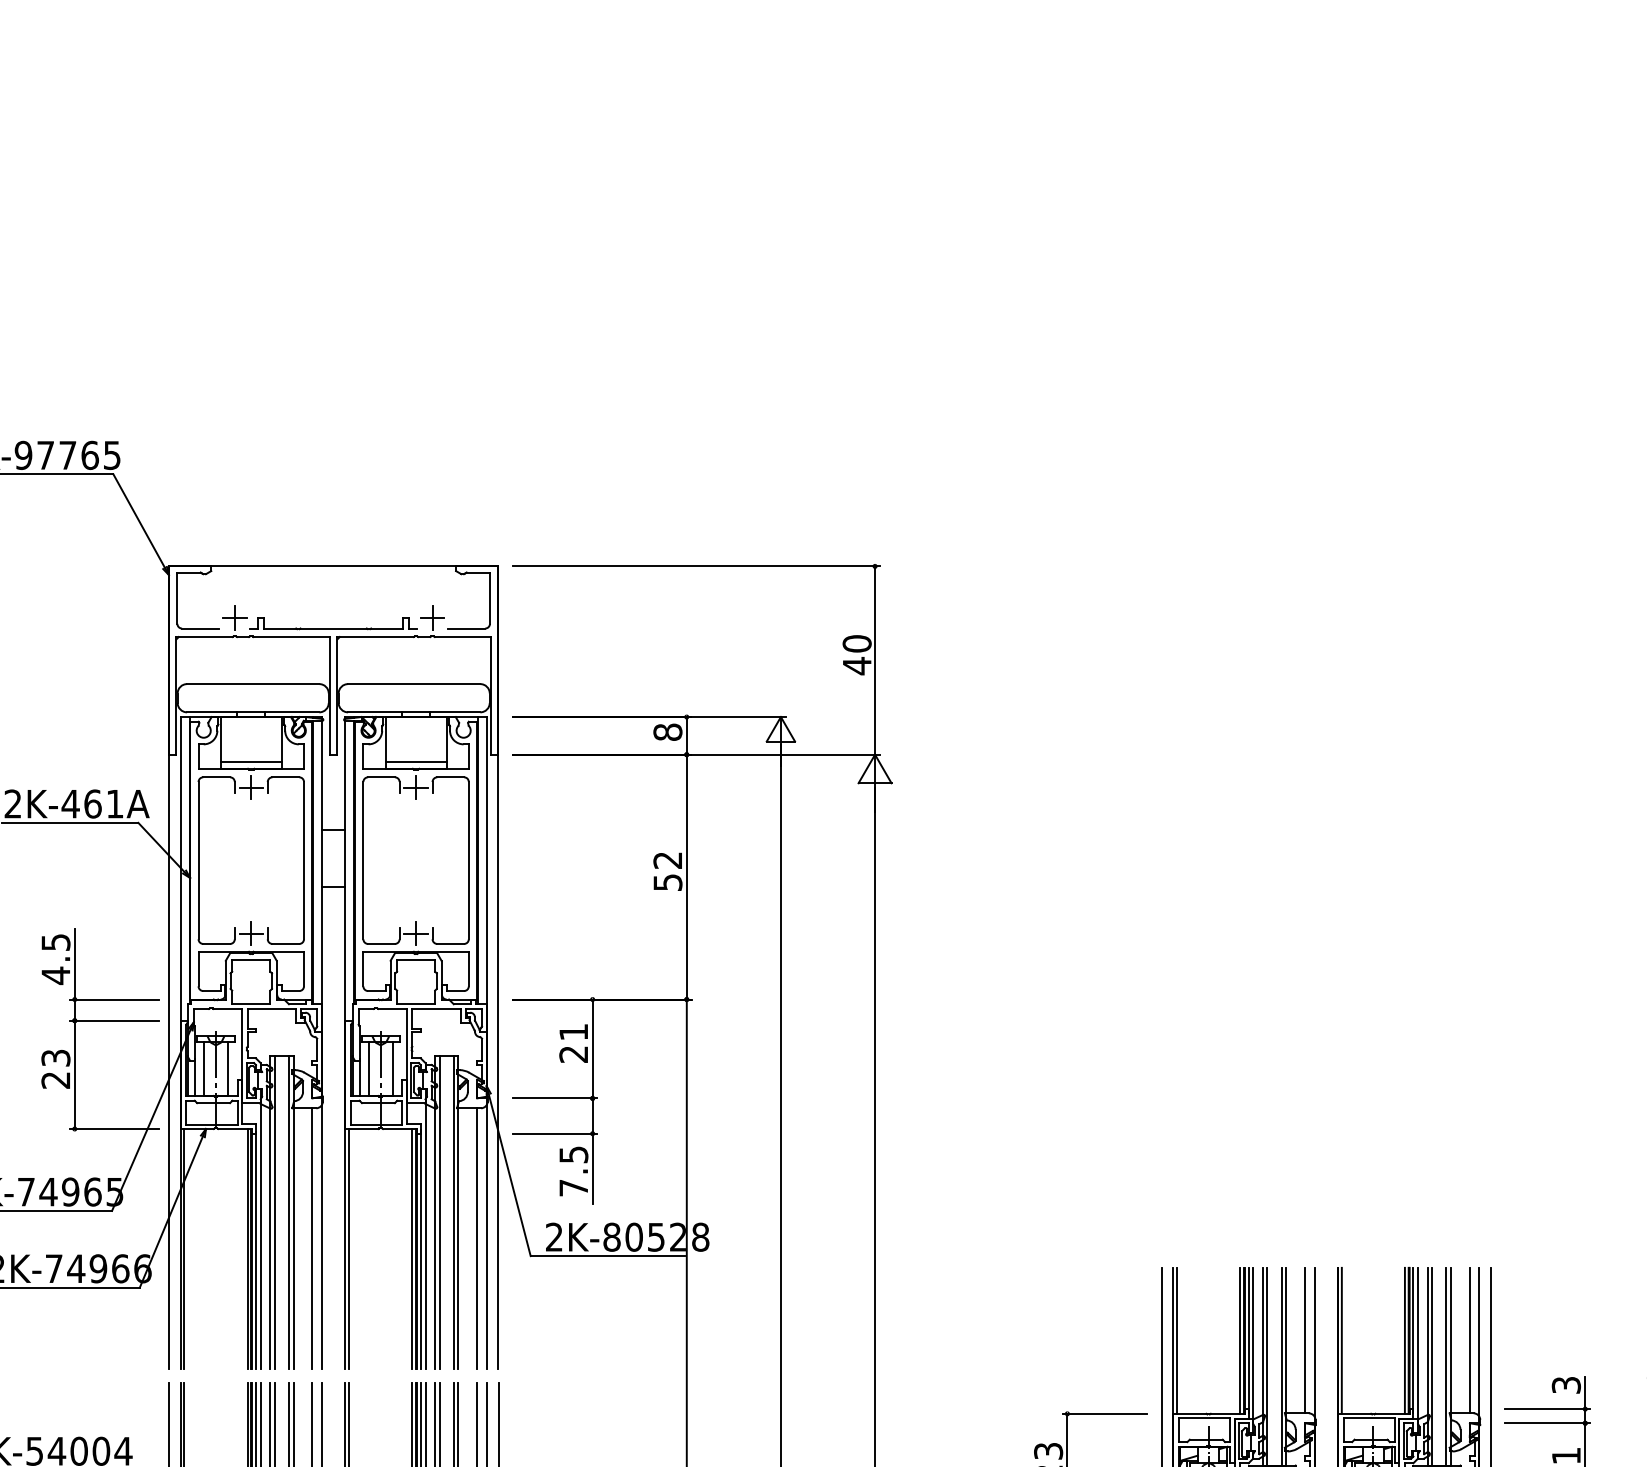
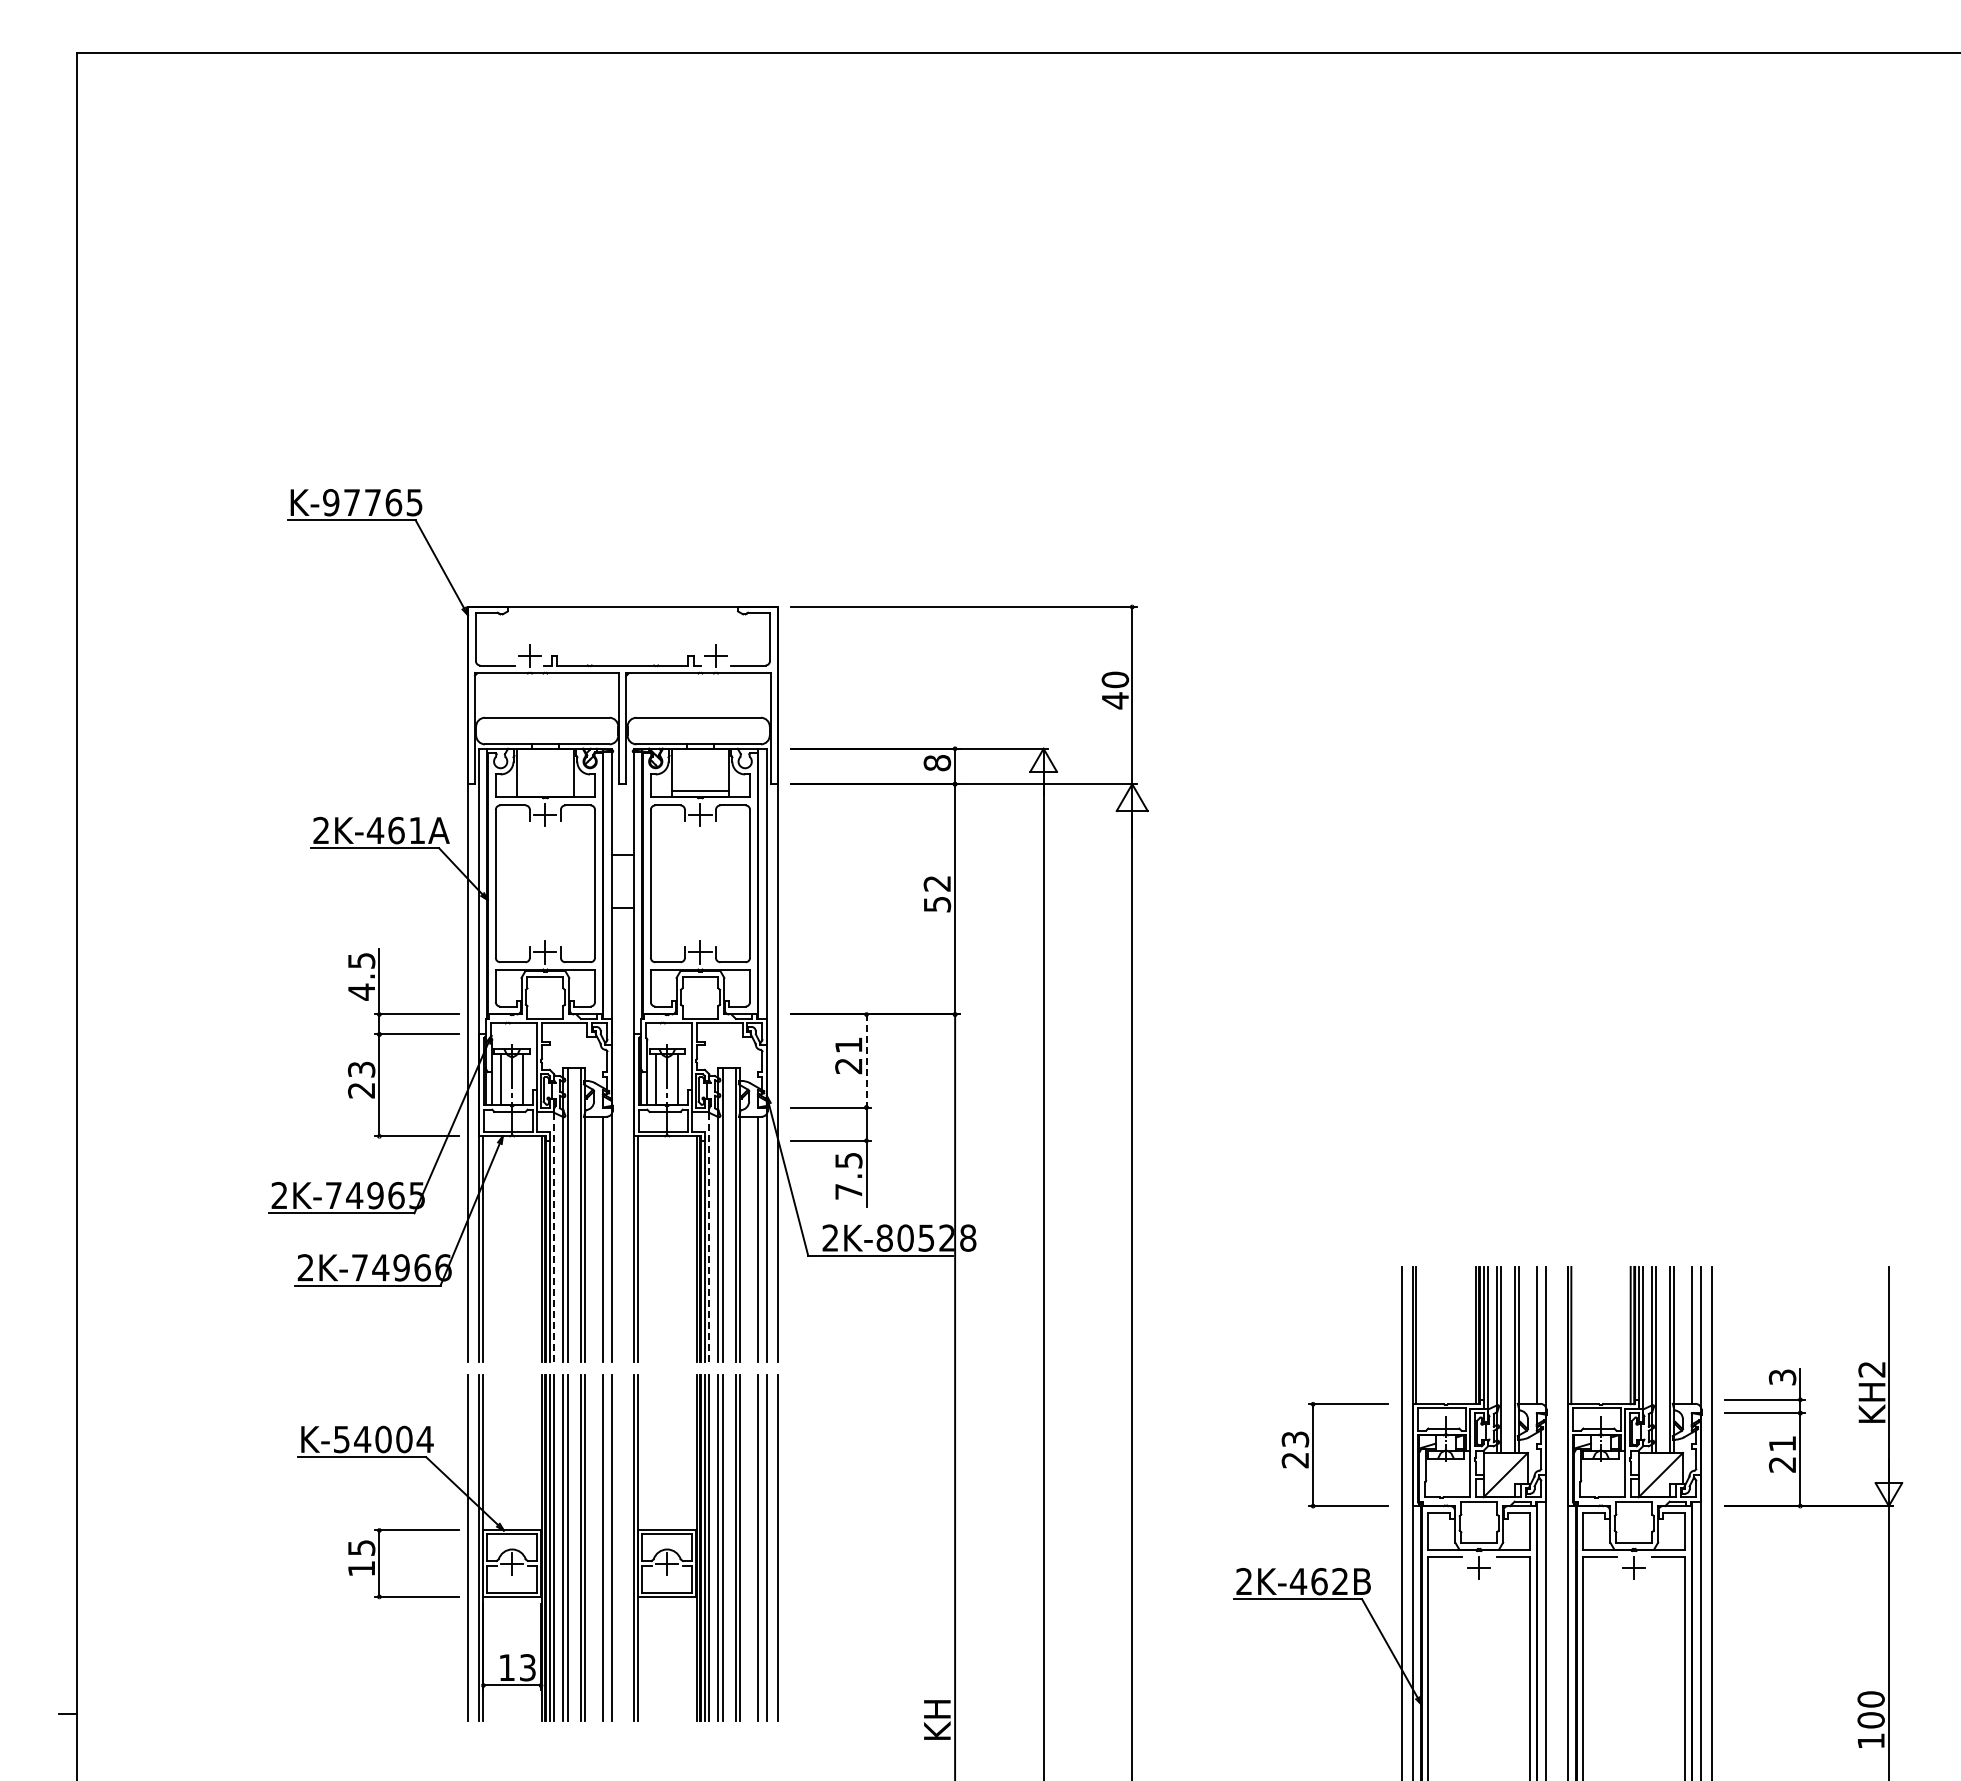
line: (251, 761) -> (545, 790), removed
line: (592, 1049) -> (866, 1061), solid -> dashed
line: (260, 1236) -> (554, 1237), solid -> dashed
line: (425, 1236) -> (709, 1237), solid -> dashed

